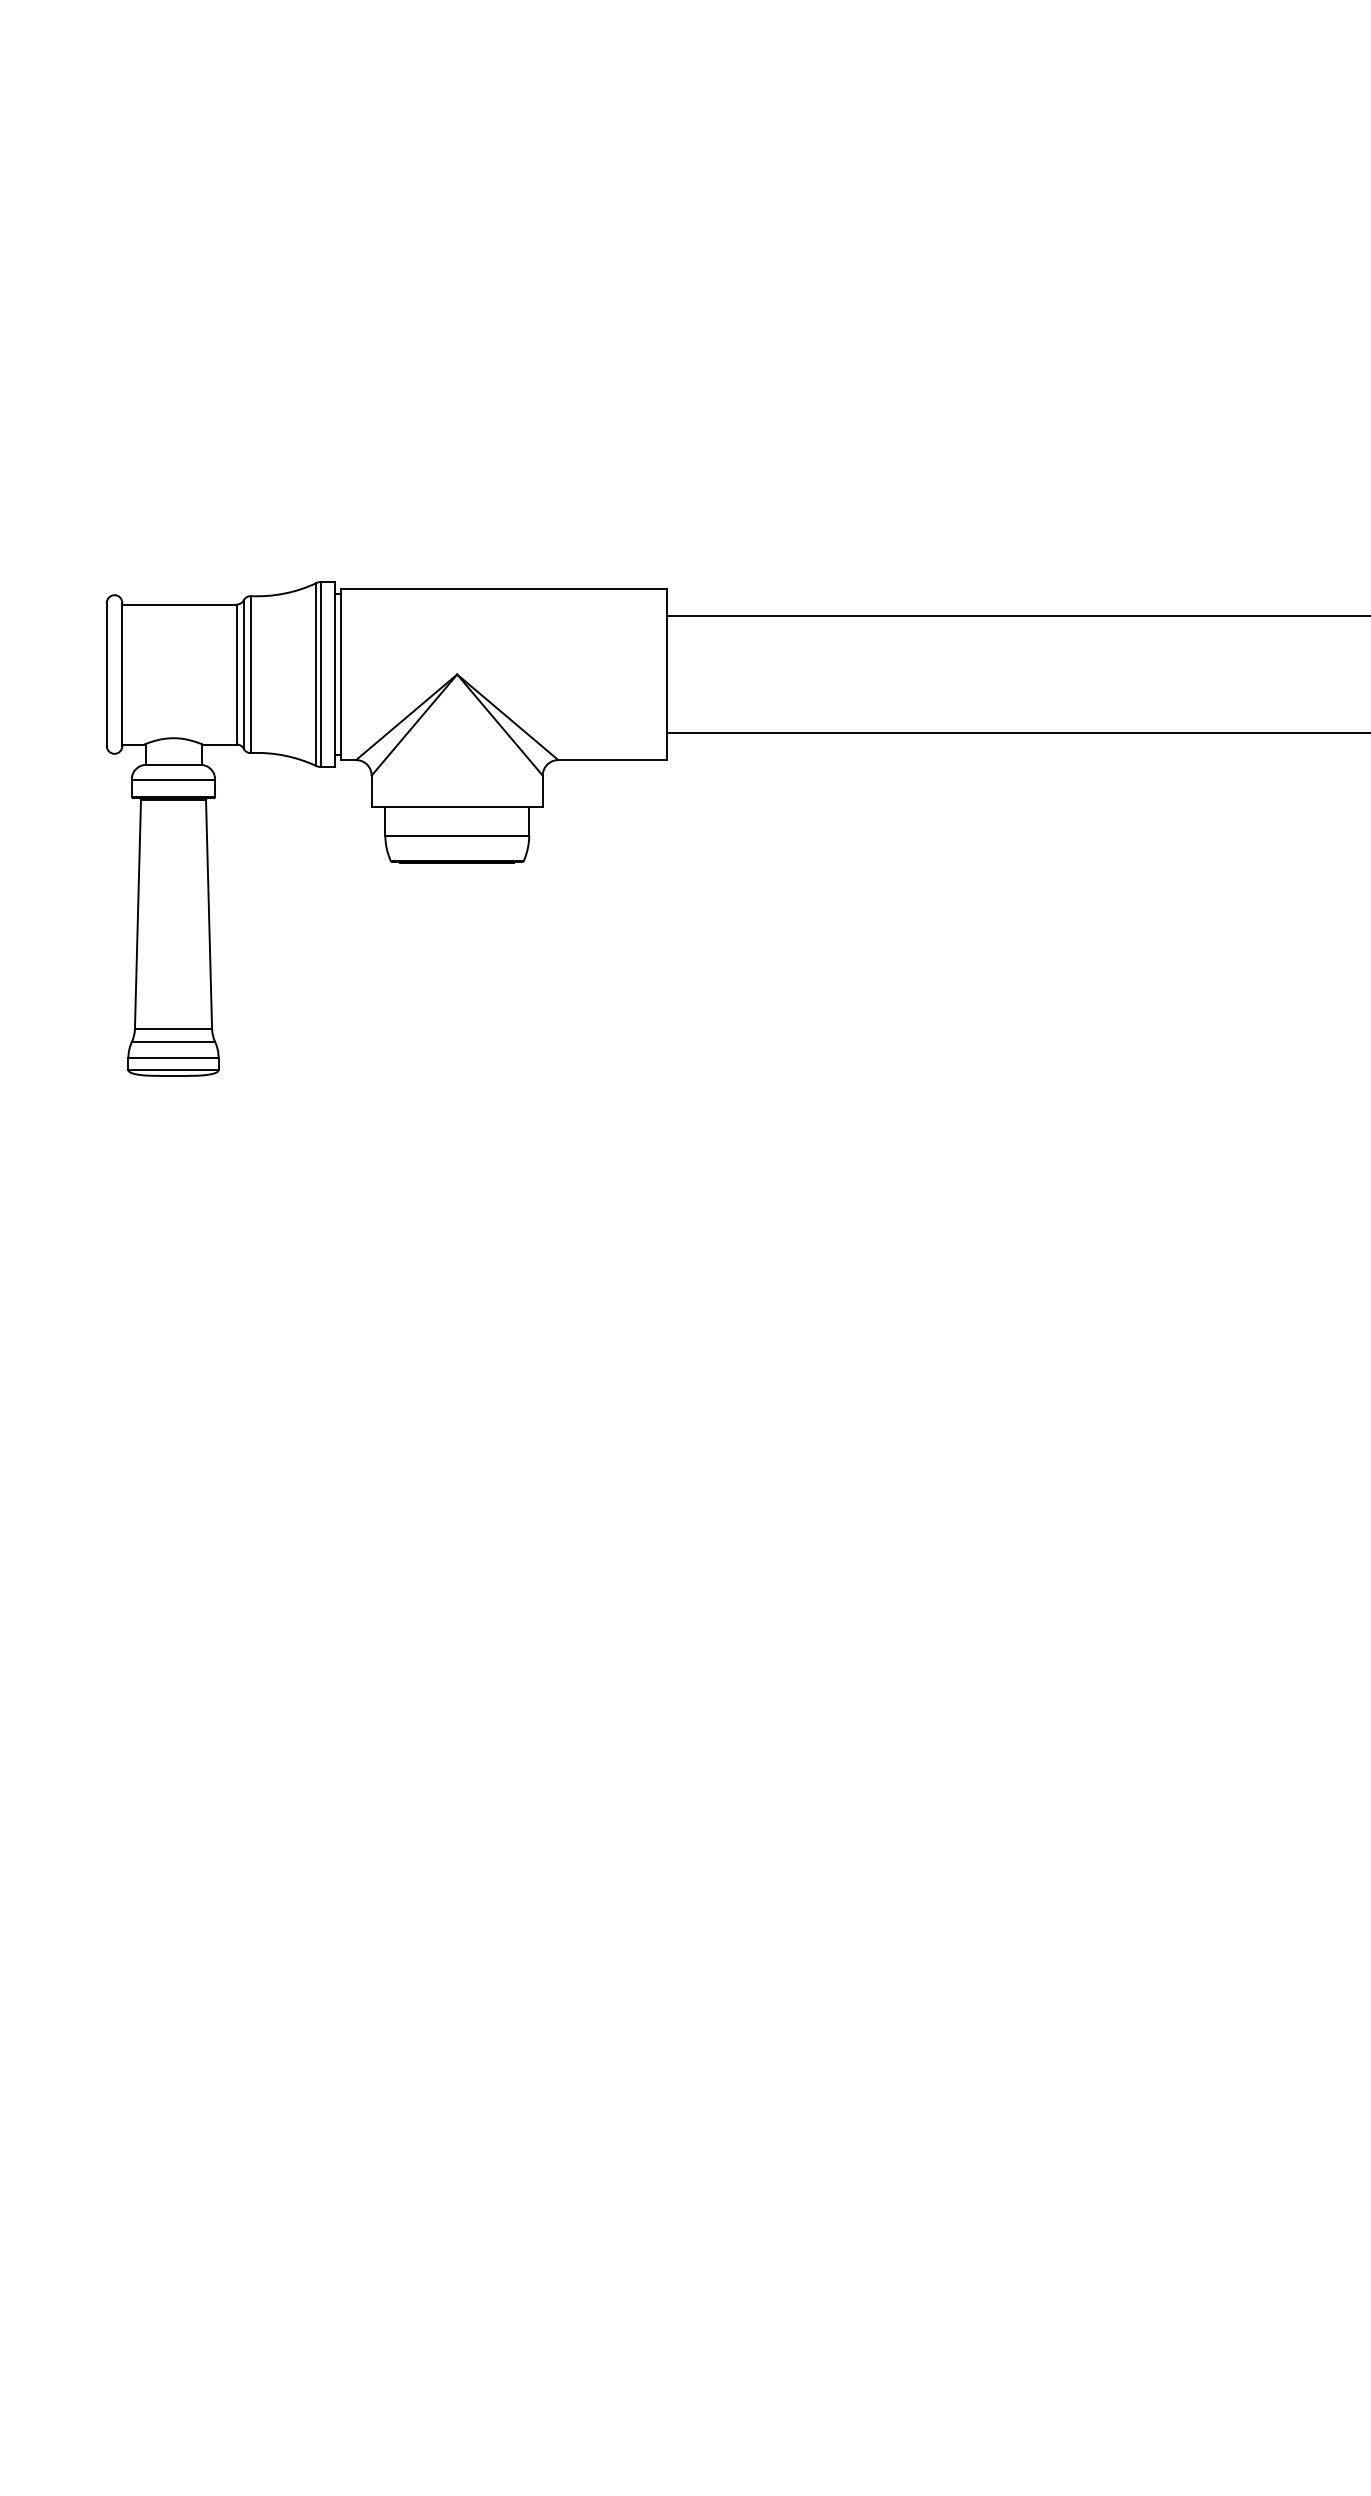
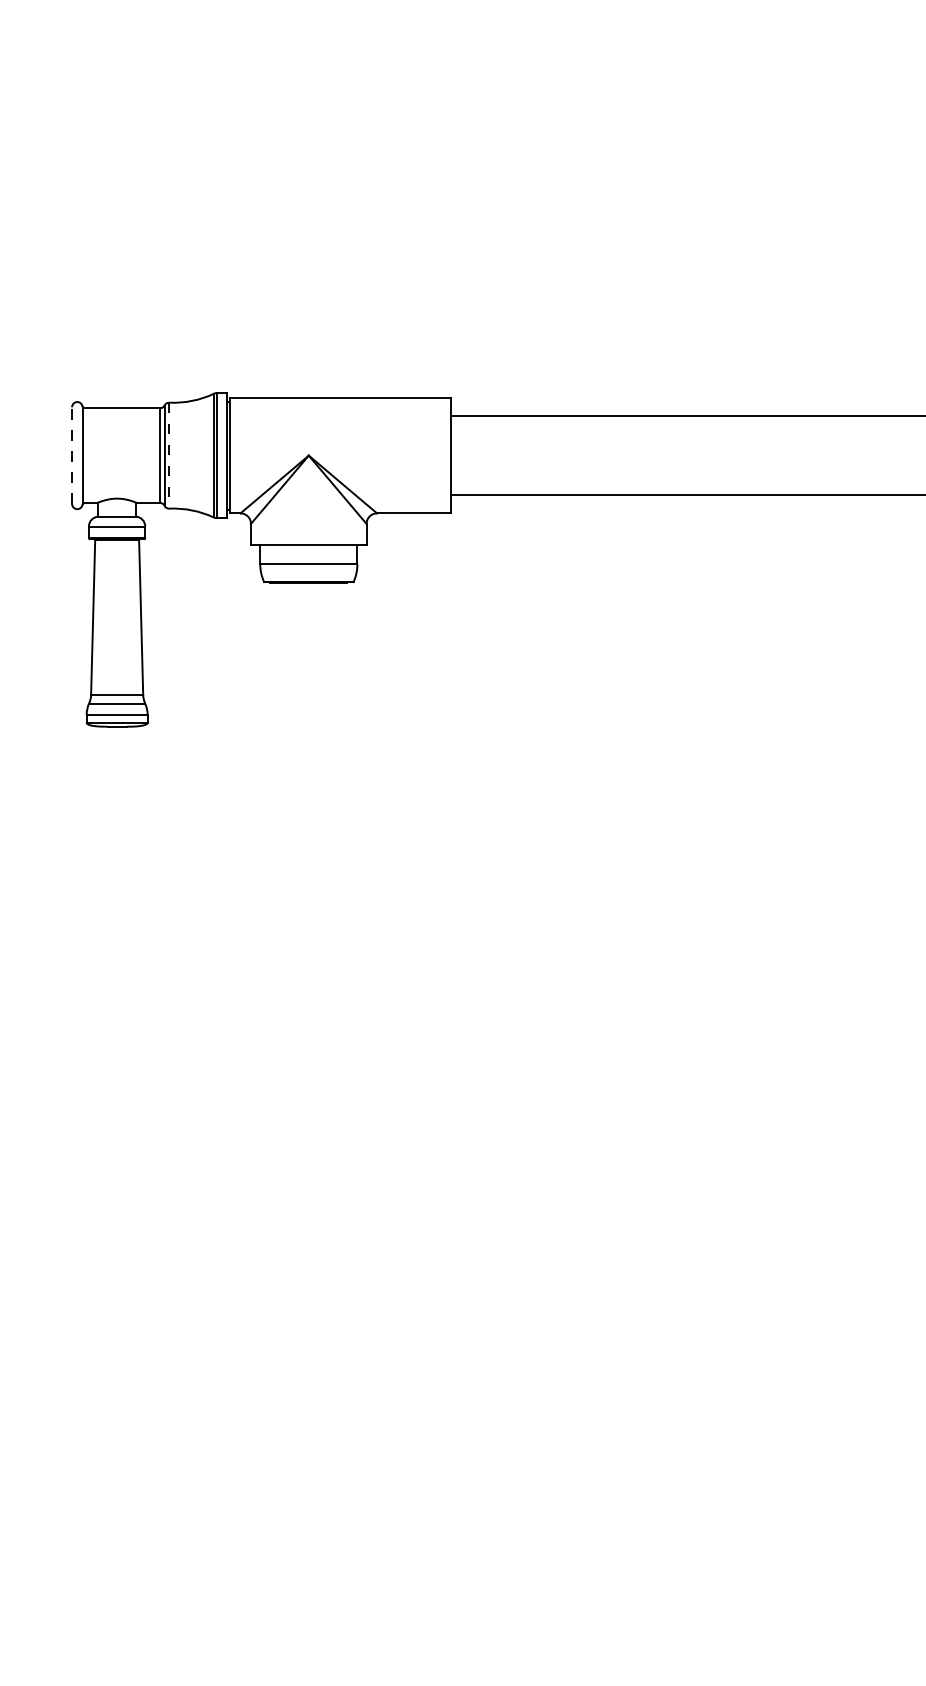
line: (107, 674) -> (72, 455), solid -> dashed
line: (251, 675) -> (169, 456), solid -> dashed

